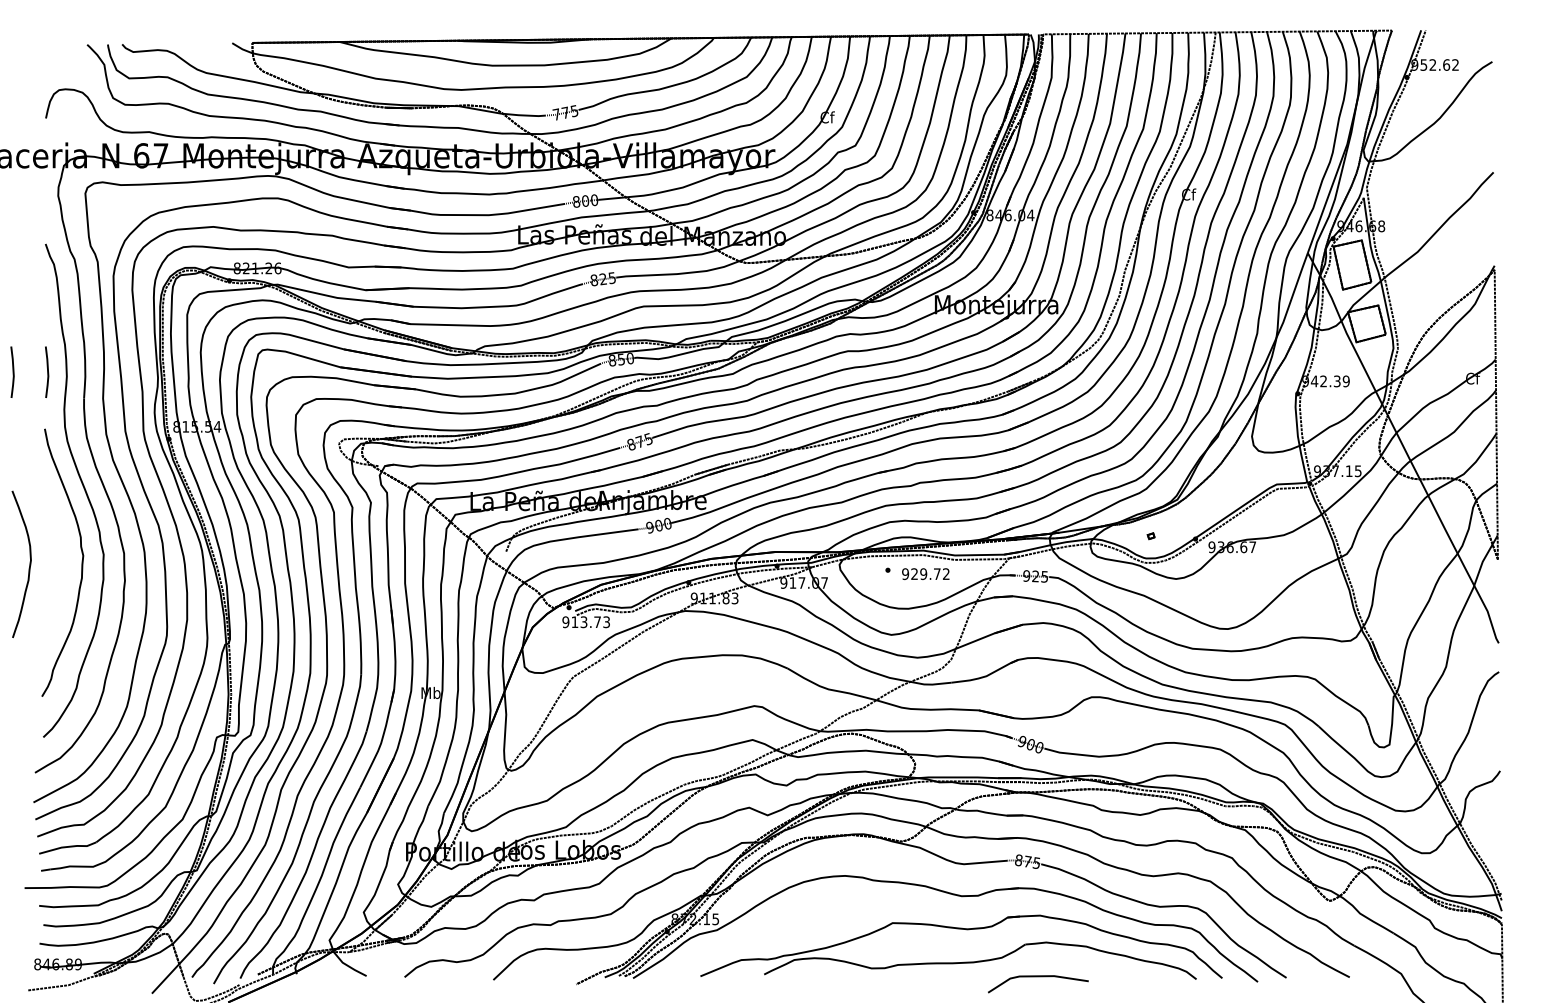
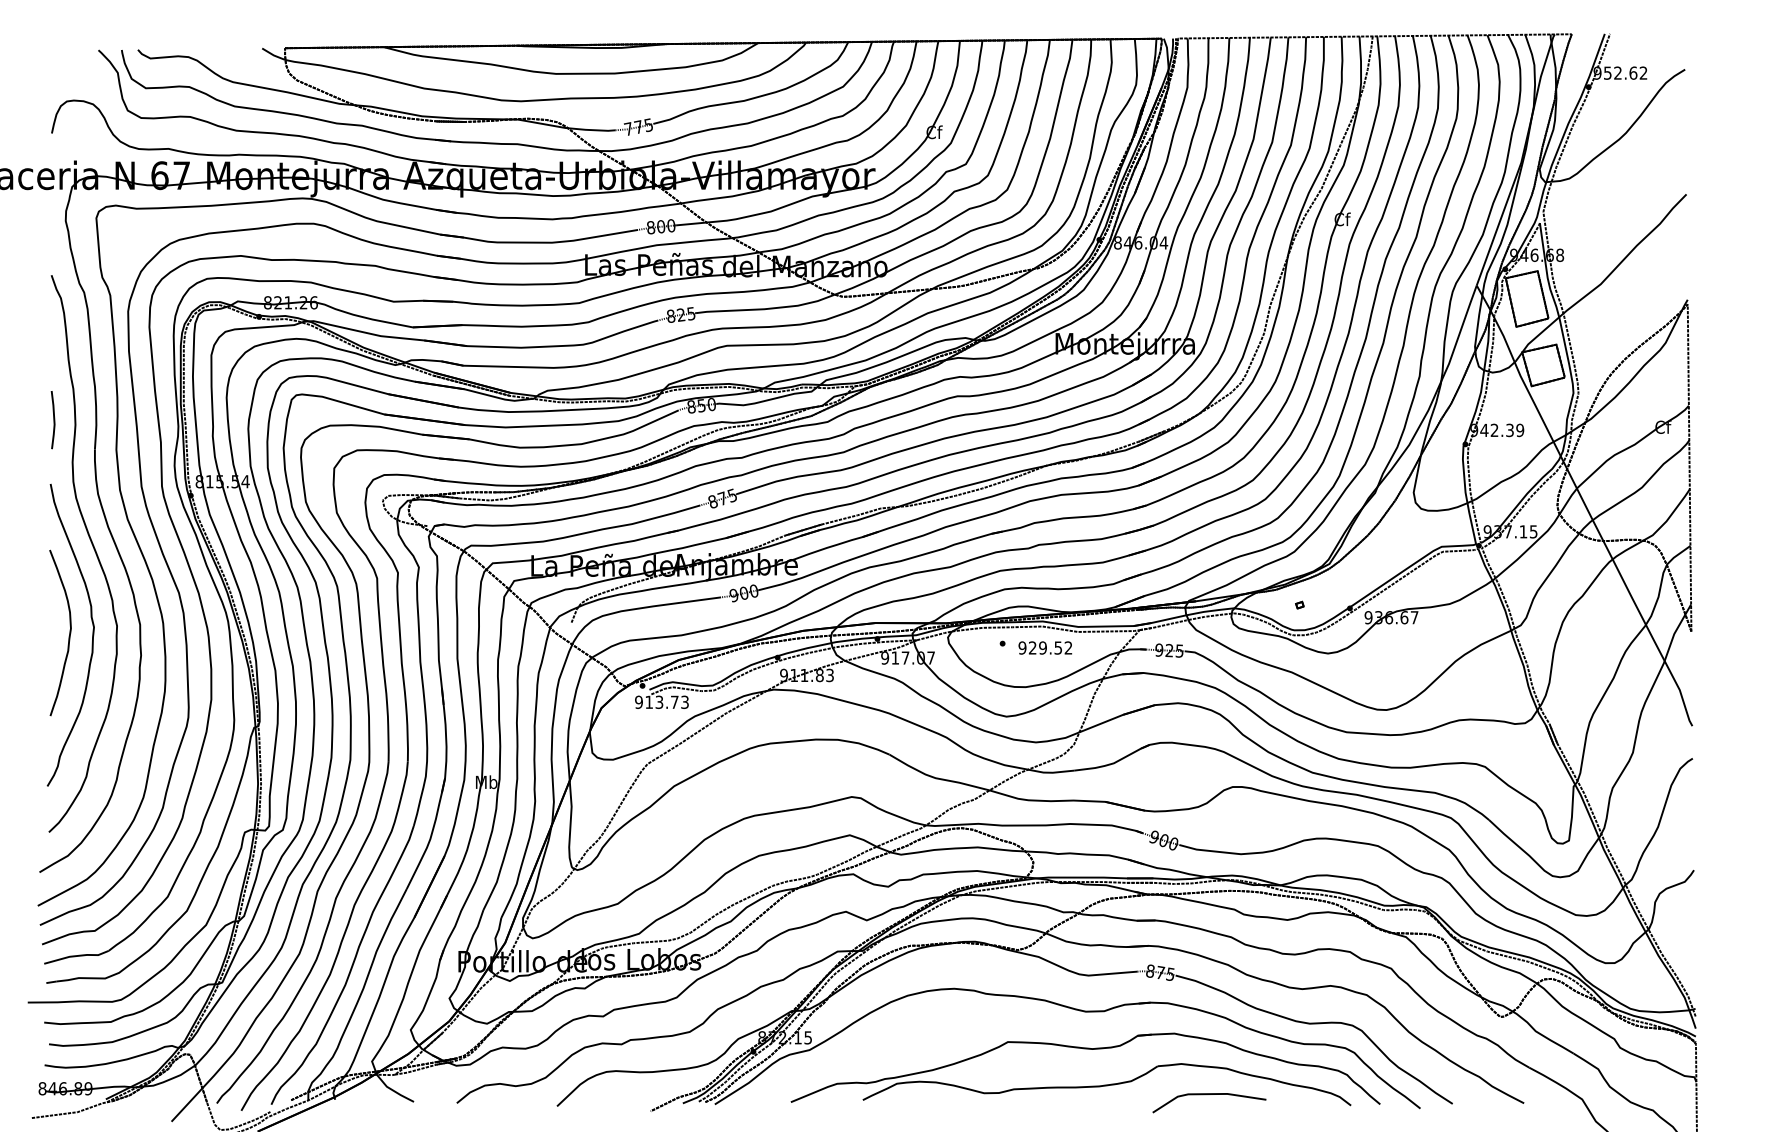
line: (12, 372) -> (14, 420), removed
curve: (28, 567) -> (68, 636), moved
text: (936, 573) -> (1057, 647), 929.72 -> 929.52
line: (1034, 977) -> (1205, 1095), moved

